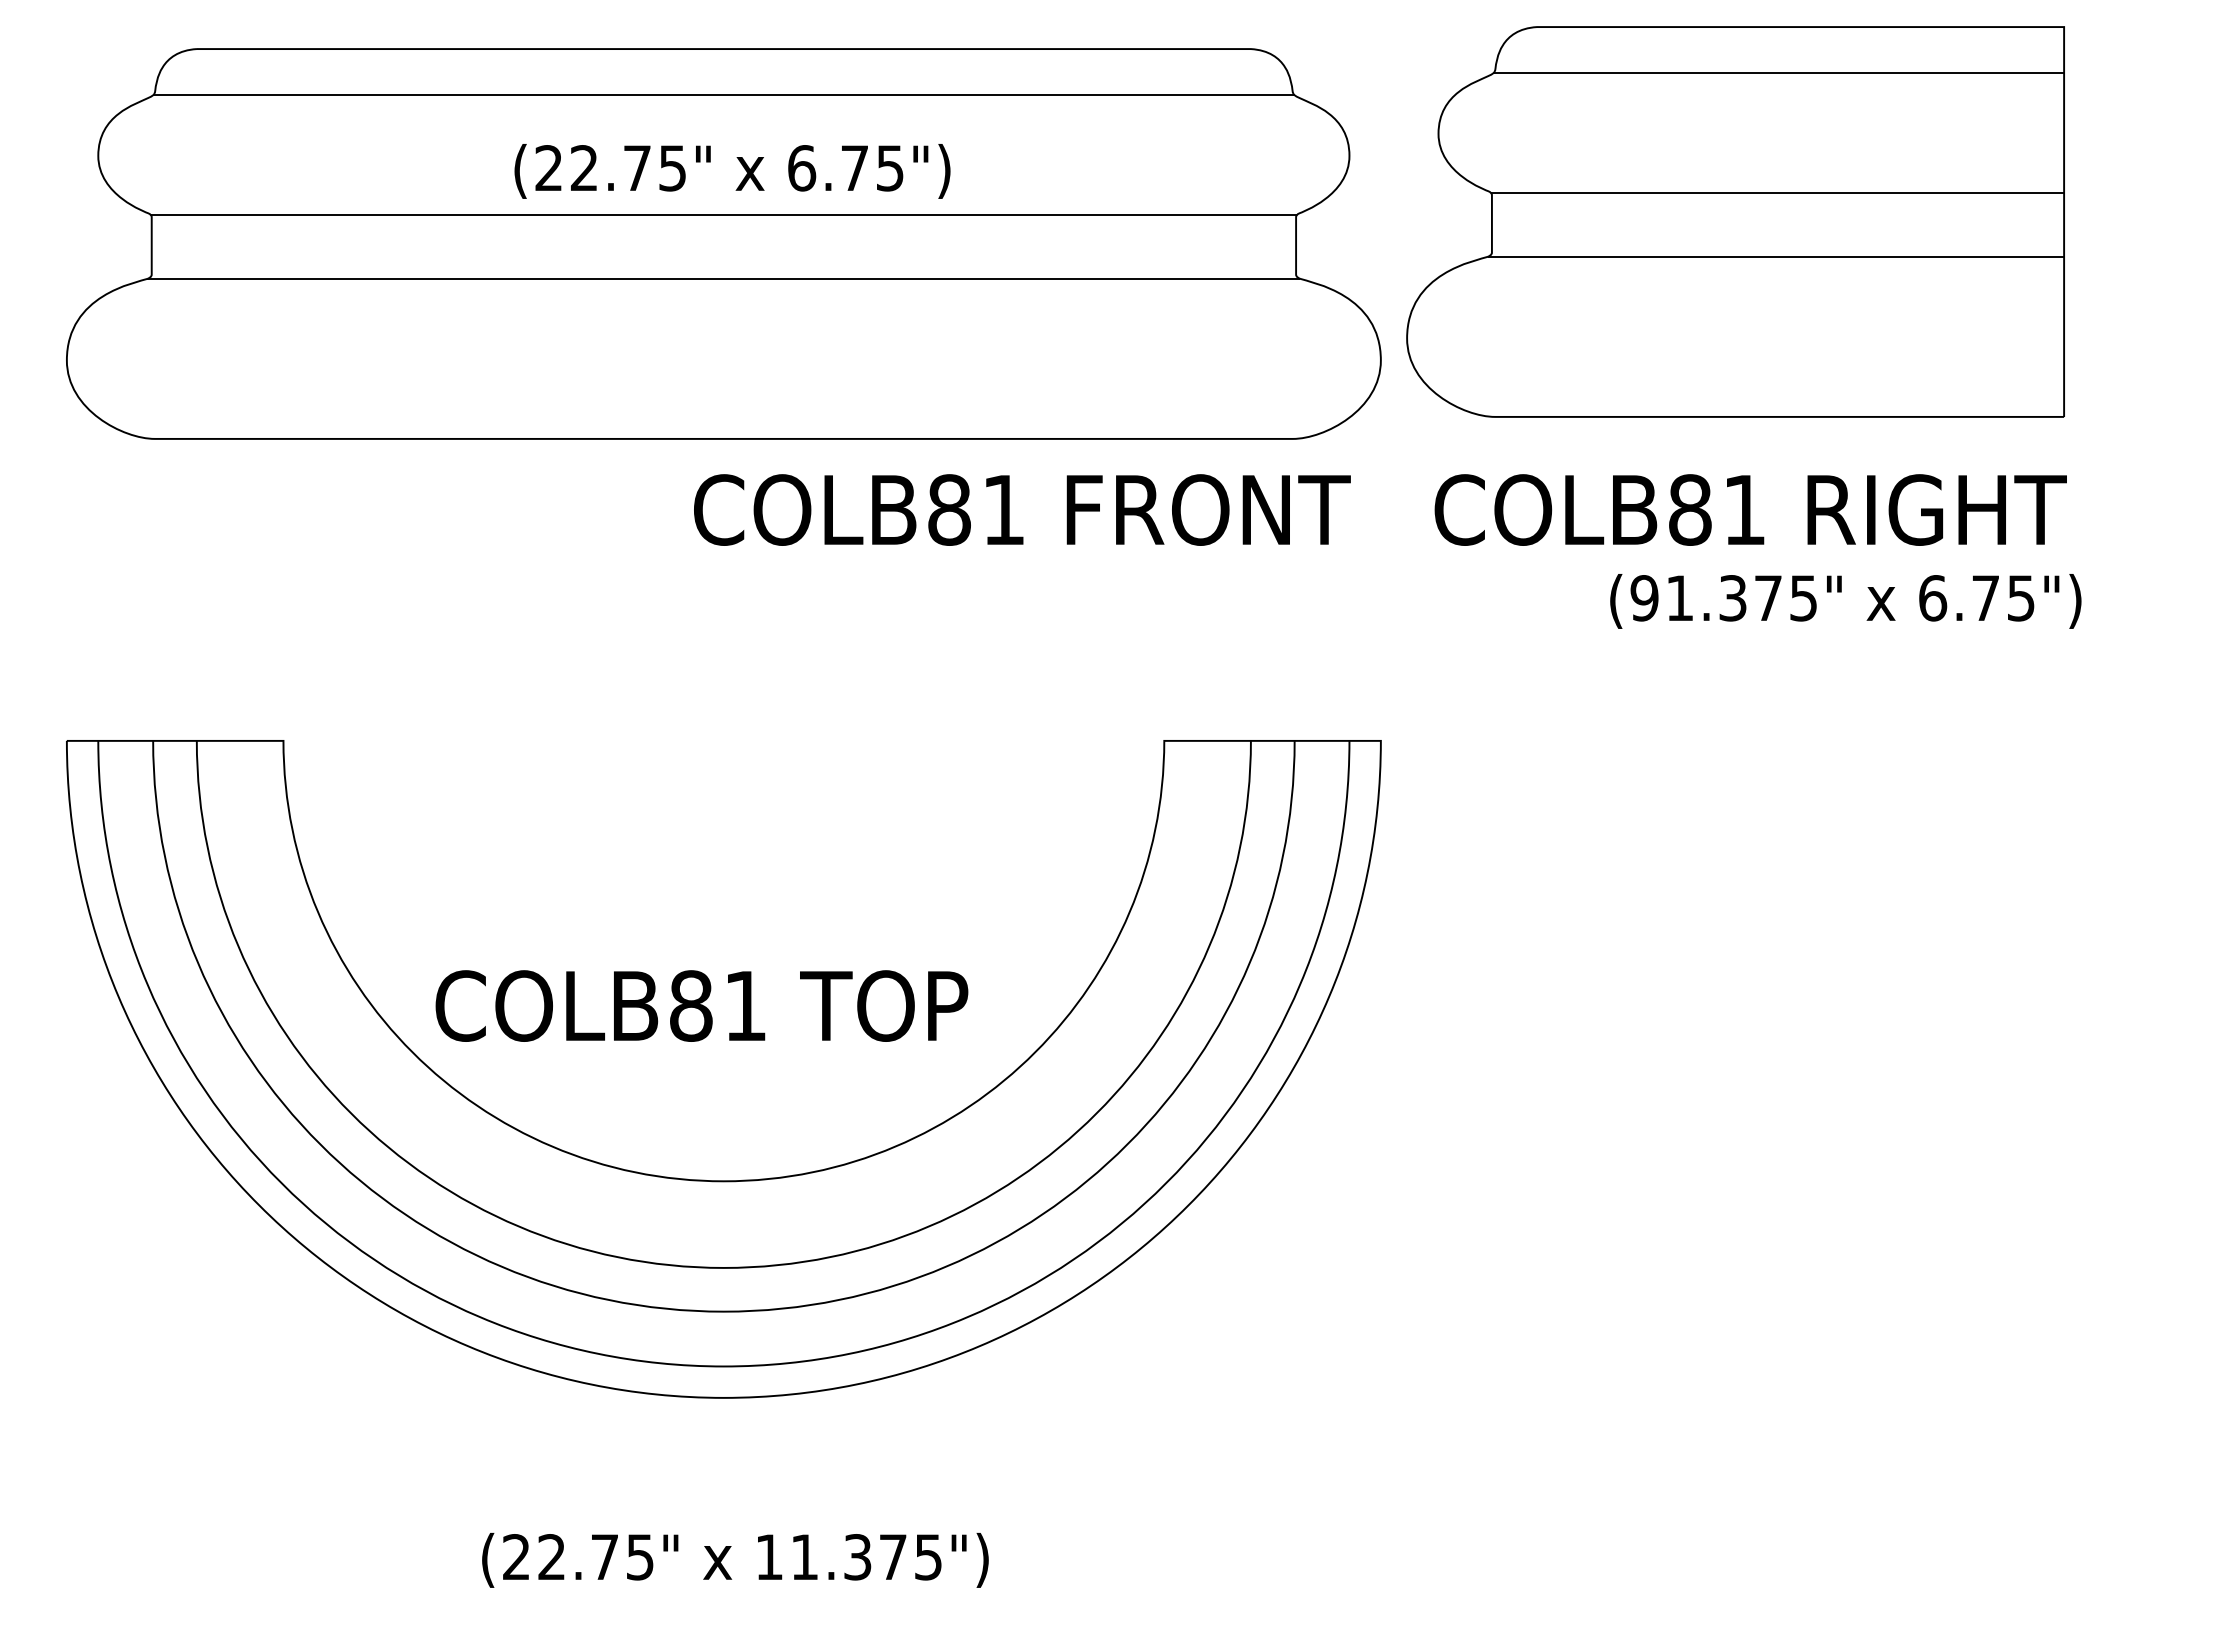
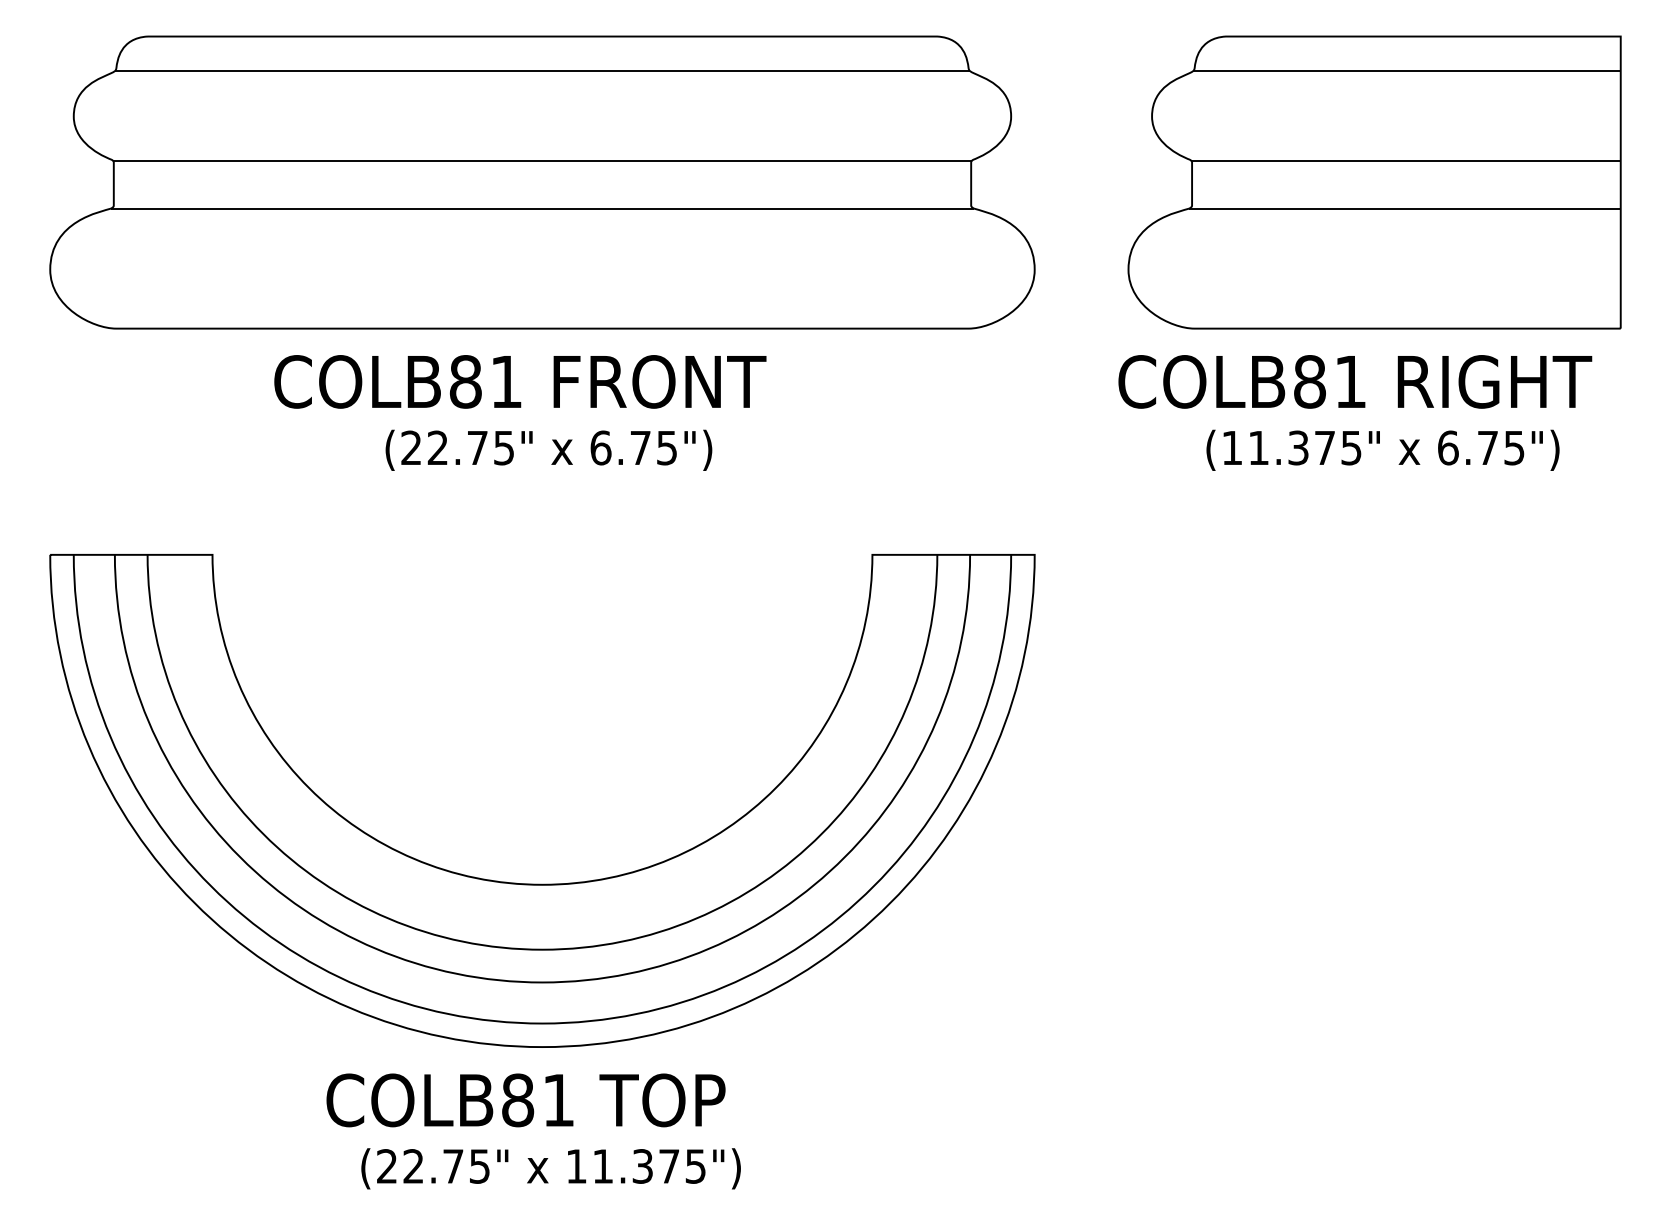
text: (732, 171) -> (548, 450), moved
part: (1735, 221) -> (1374, 182), moved
text: (1022, 509) -> (520, 381), moved
text: (1750, 509) -> (1355, 381), moved
text: (1644, 598) -> (1232, 448), (91.375" -> (11.375"
text: (701, 1005) -> (525, 1099), moved

